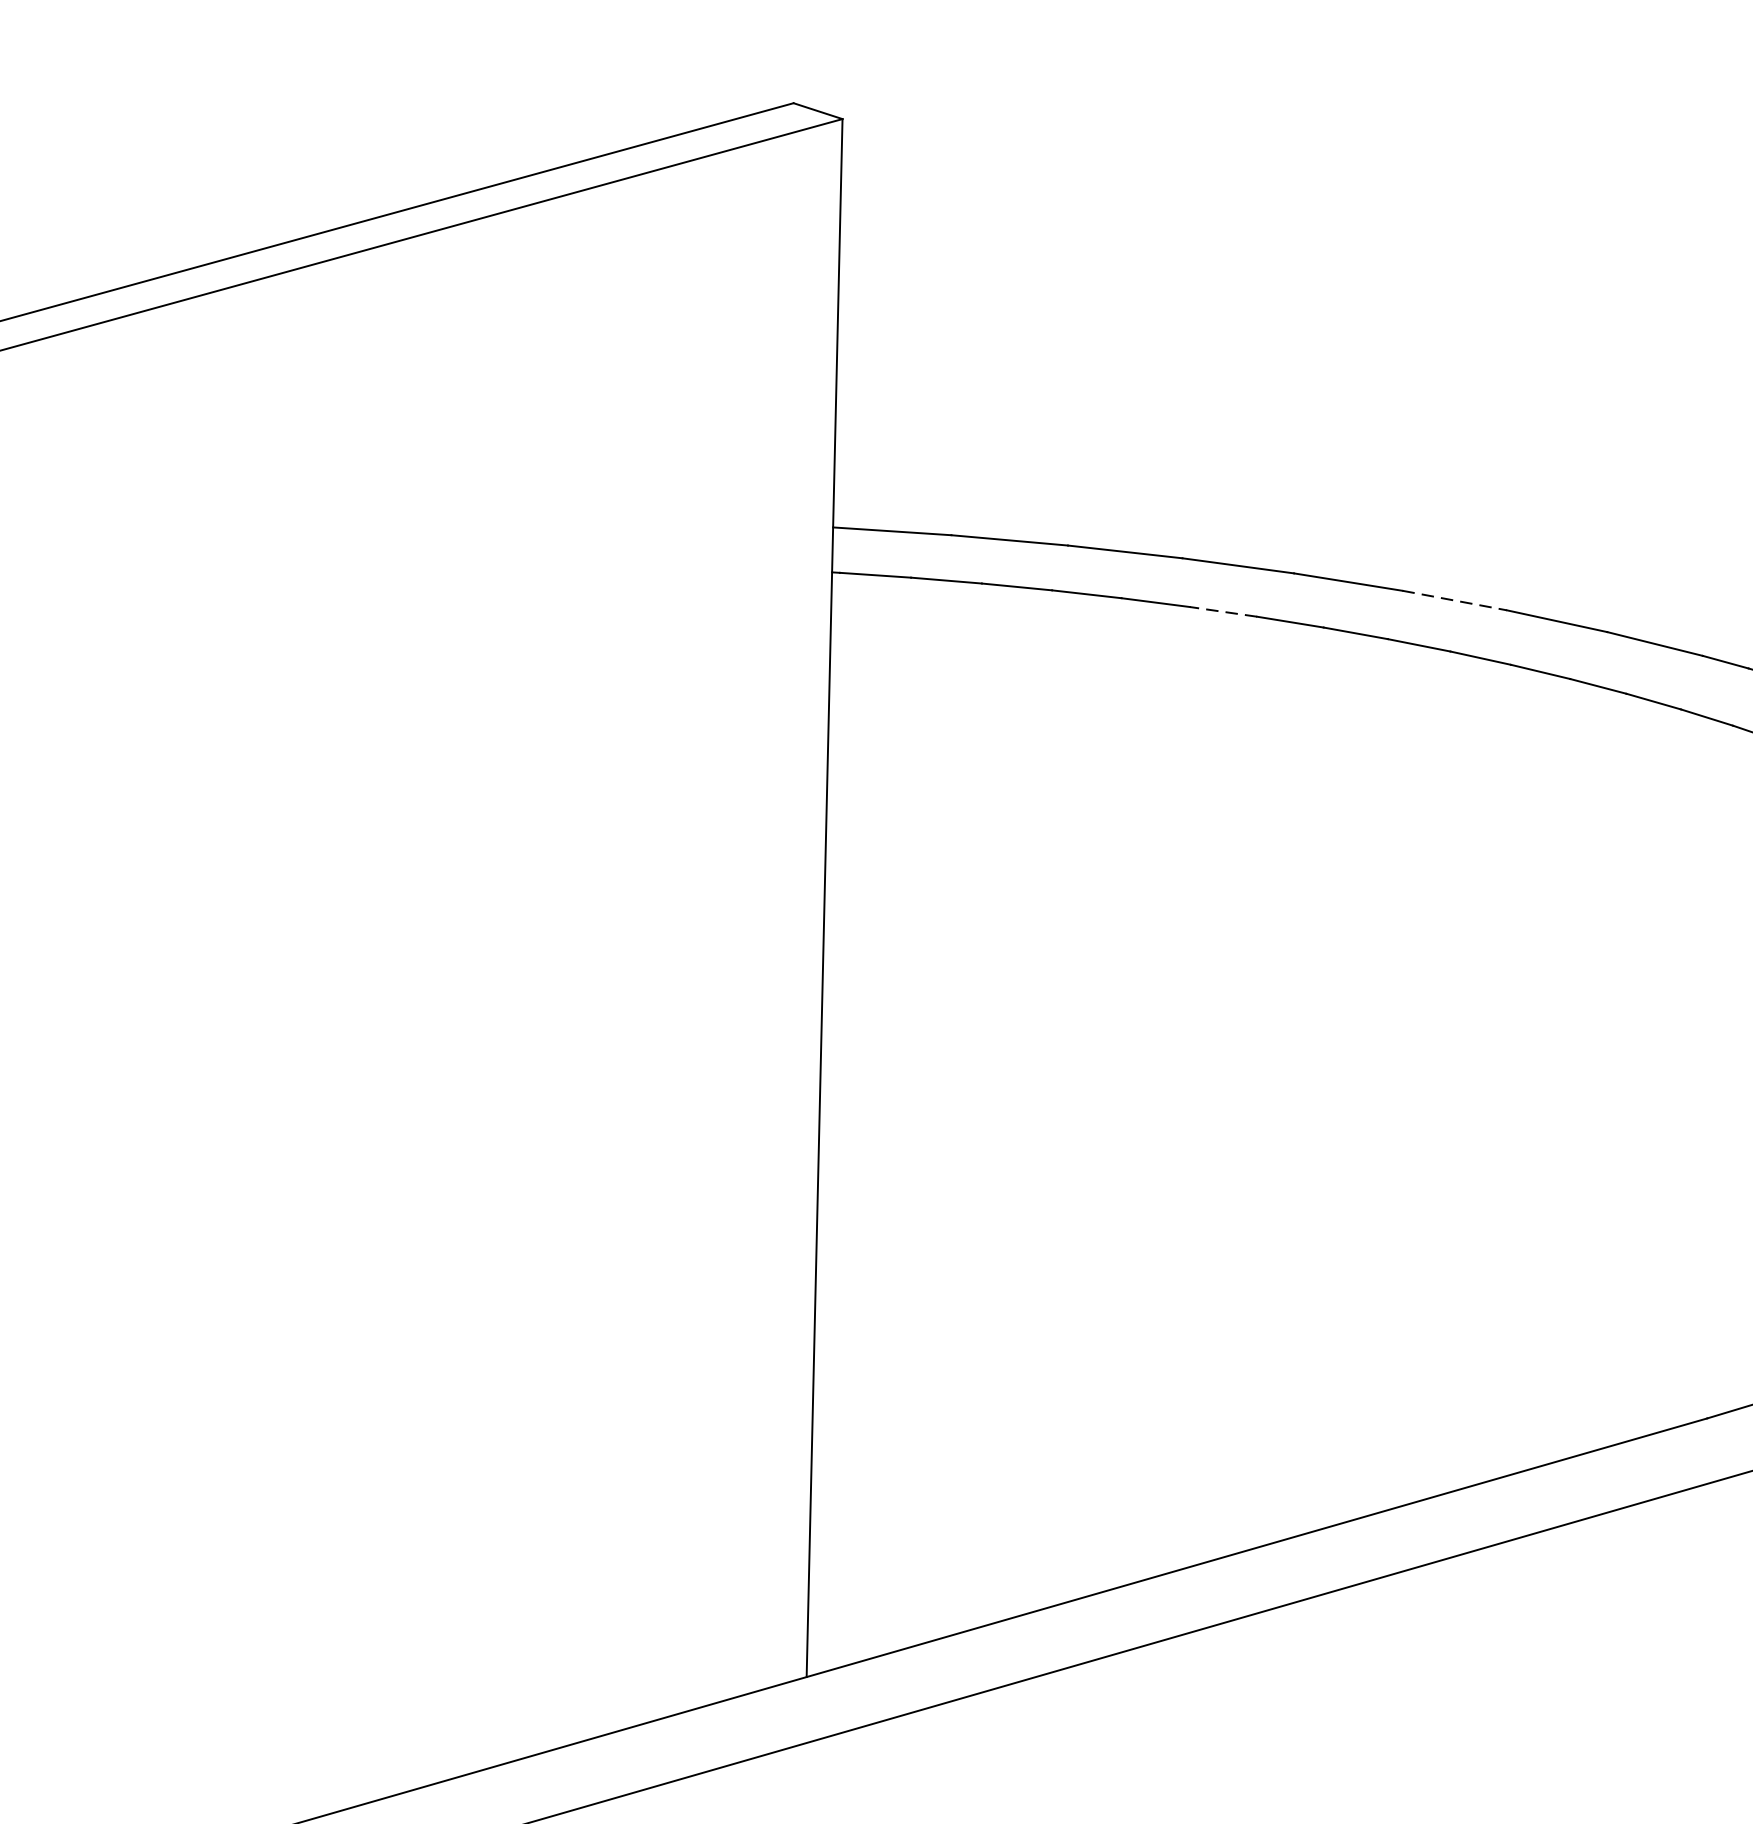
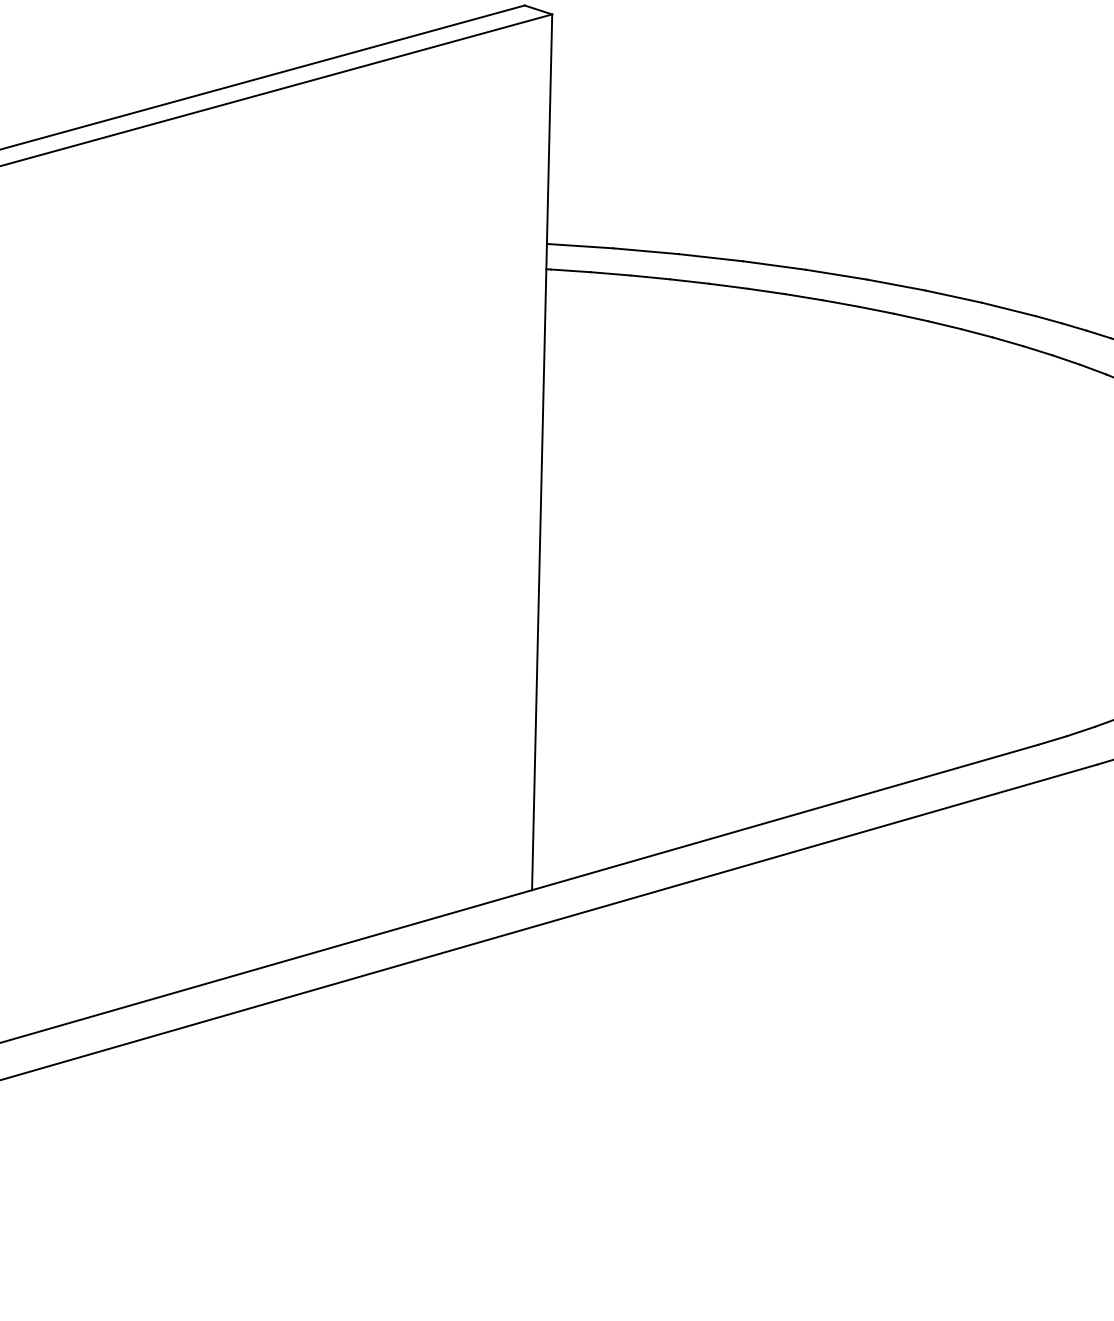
line: (1454, 601) -> (896, 285), dashed -> solid
line: (1221, 611) -> (765, 291), dashed -> solid

